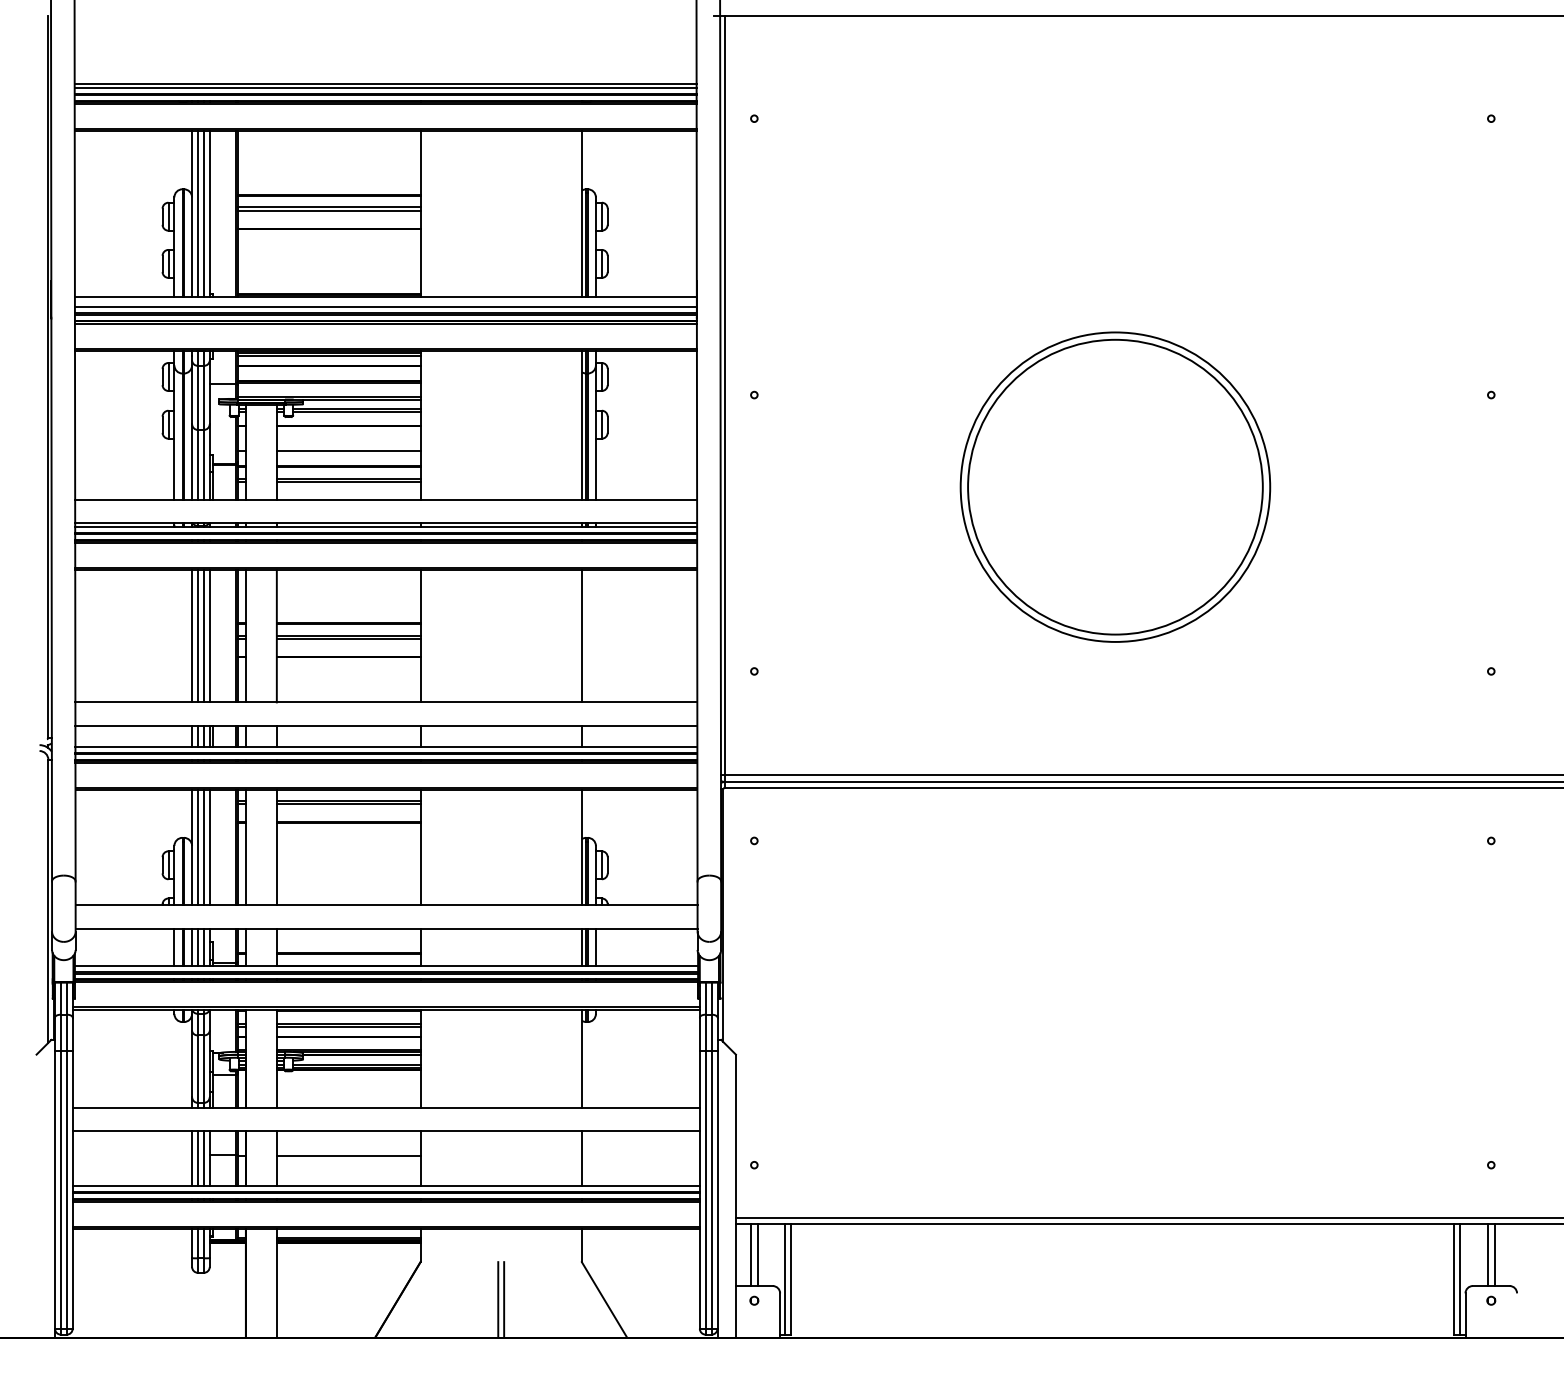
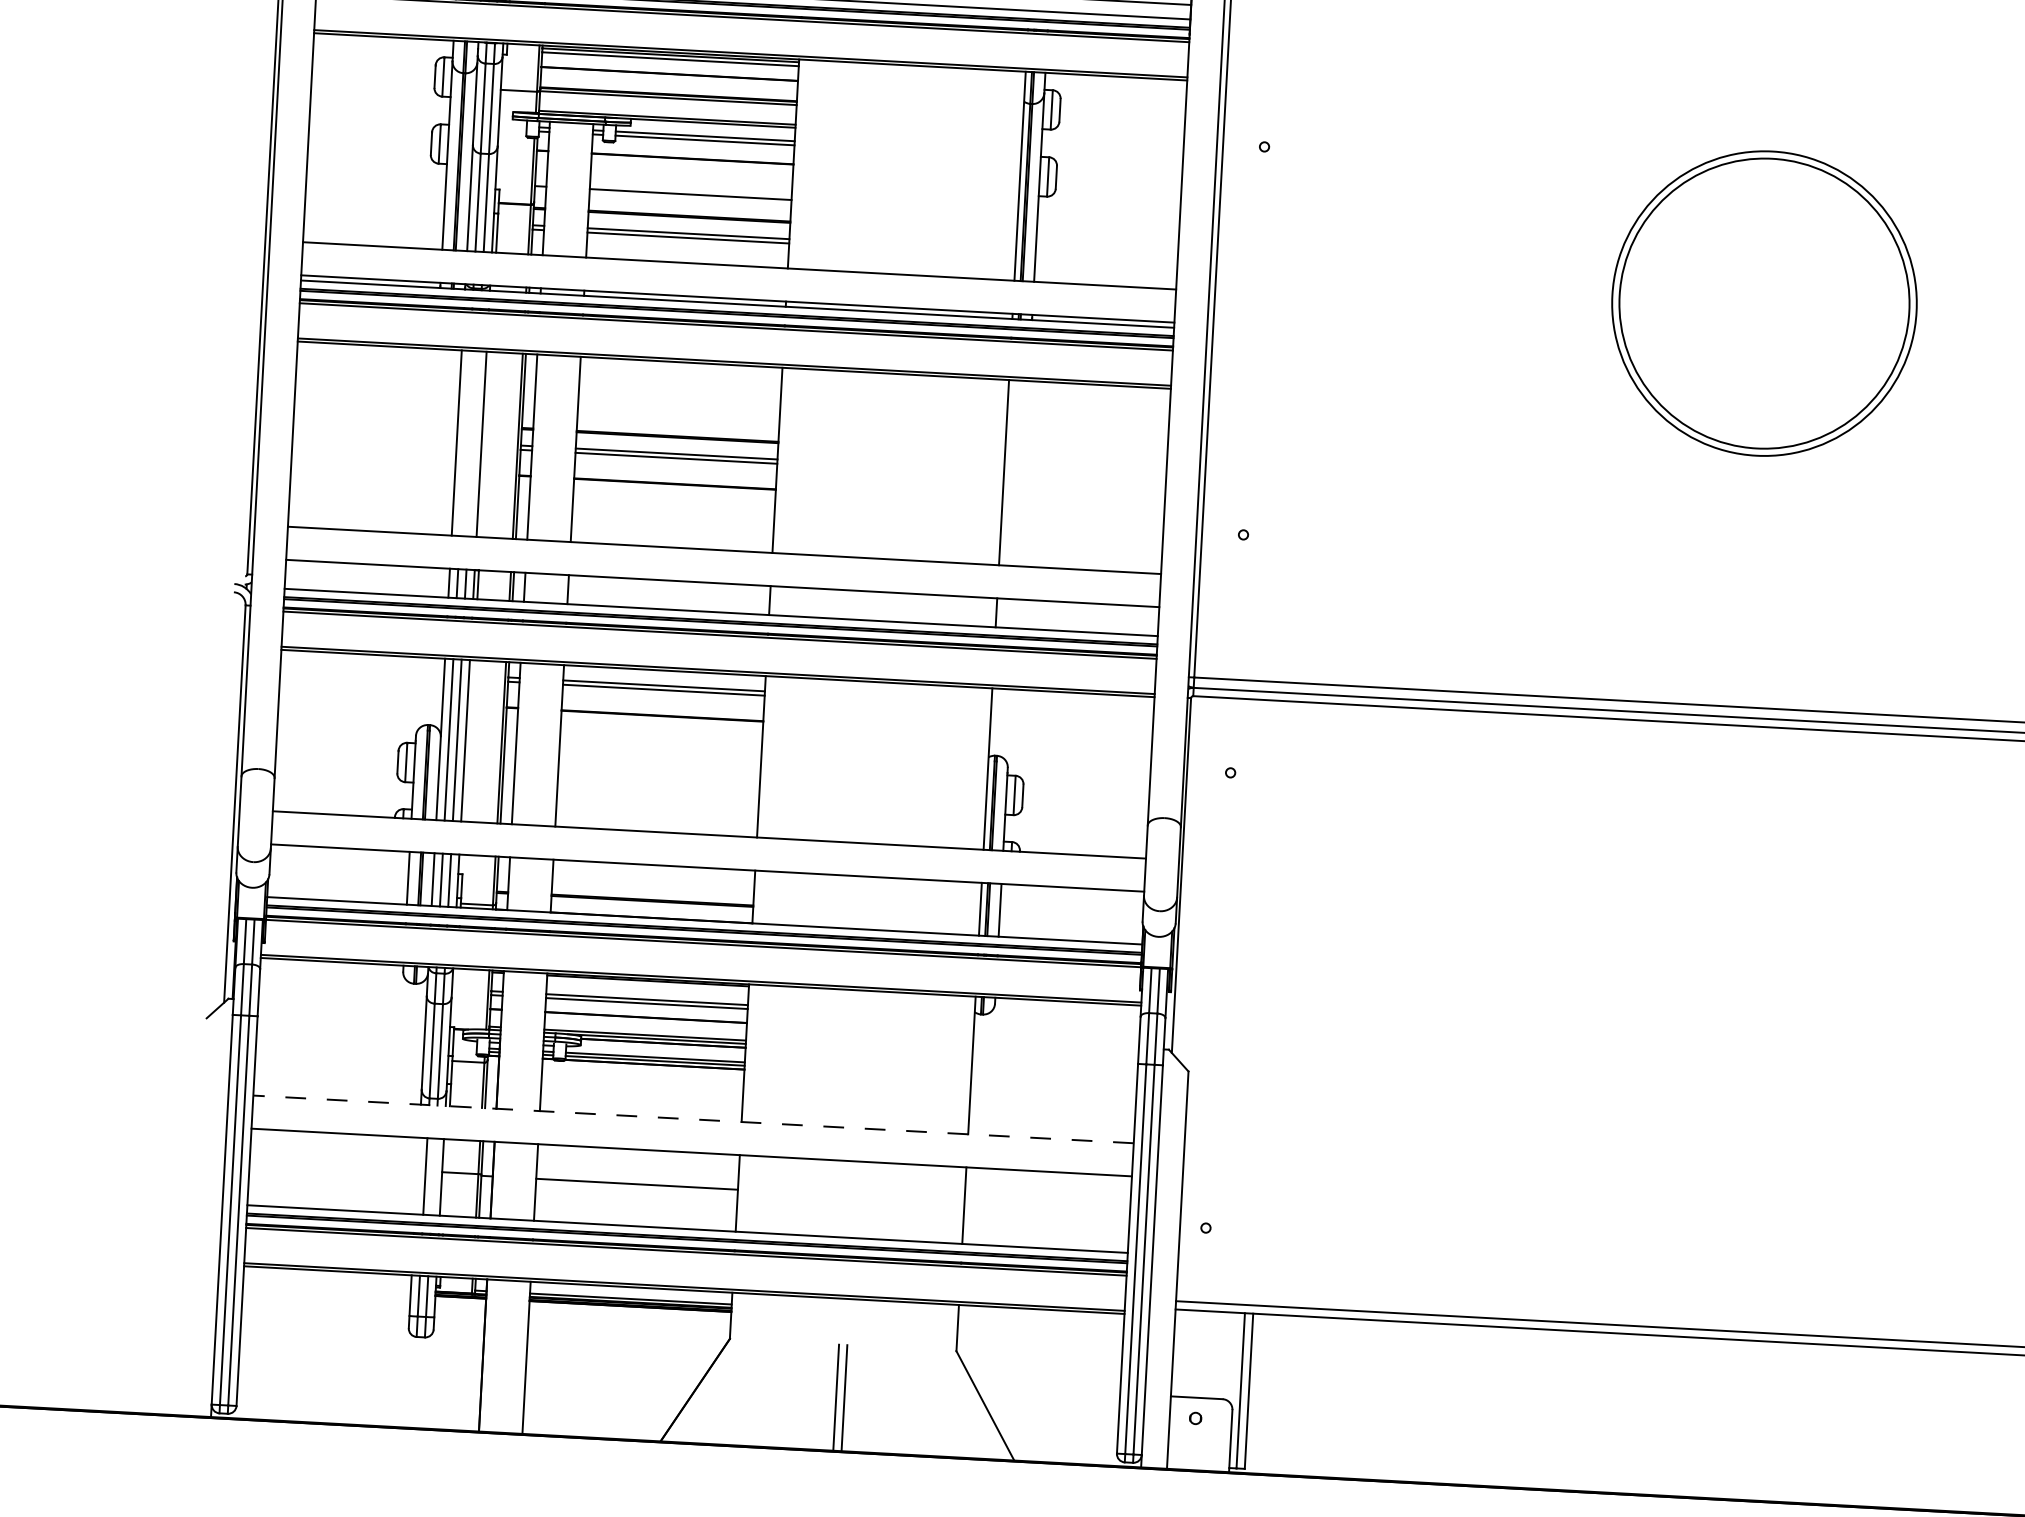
part: (1115, 486) -> (1764, 302), size x0.7
line: (197, 636) -> (464, 443), removed
line: (203, 636) -> (472, 443), removed
line: (386, 1107) -> (693, 1119), solid -> dashed
line: (192, 1158) -> (417, 1176), removed
line: (203, 1158) -> (433, 1176), removed
line: (750, 1255) -> (1193, 1354), removed
line: (758, 1255) -> (1204, 1355), removed

